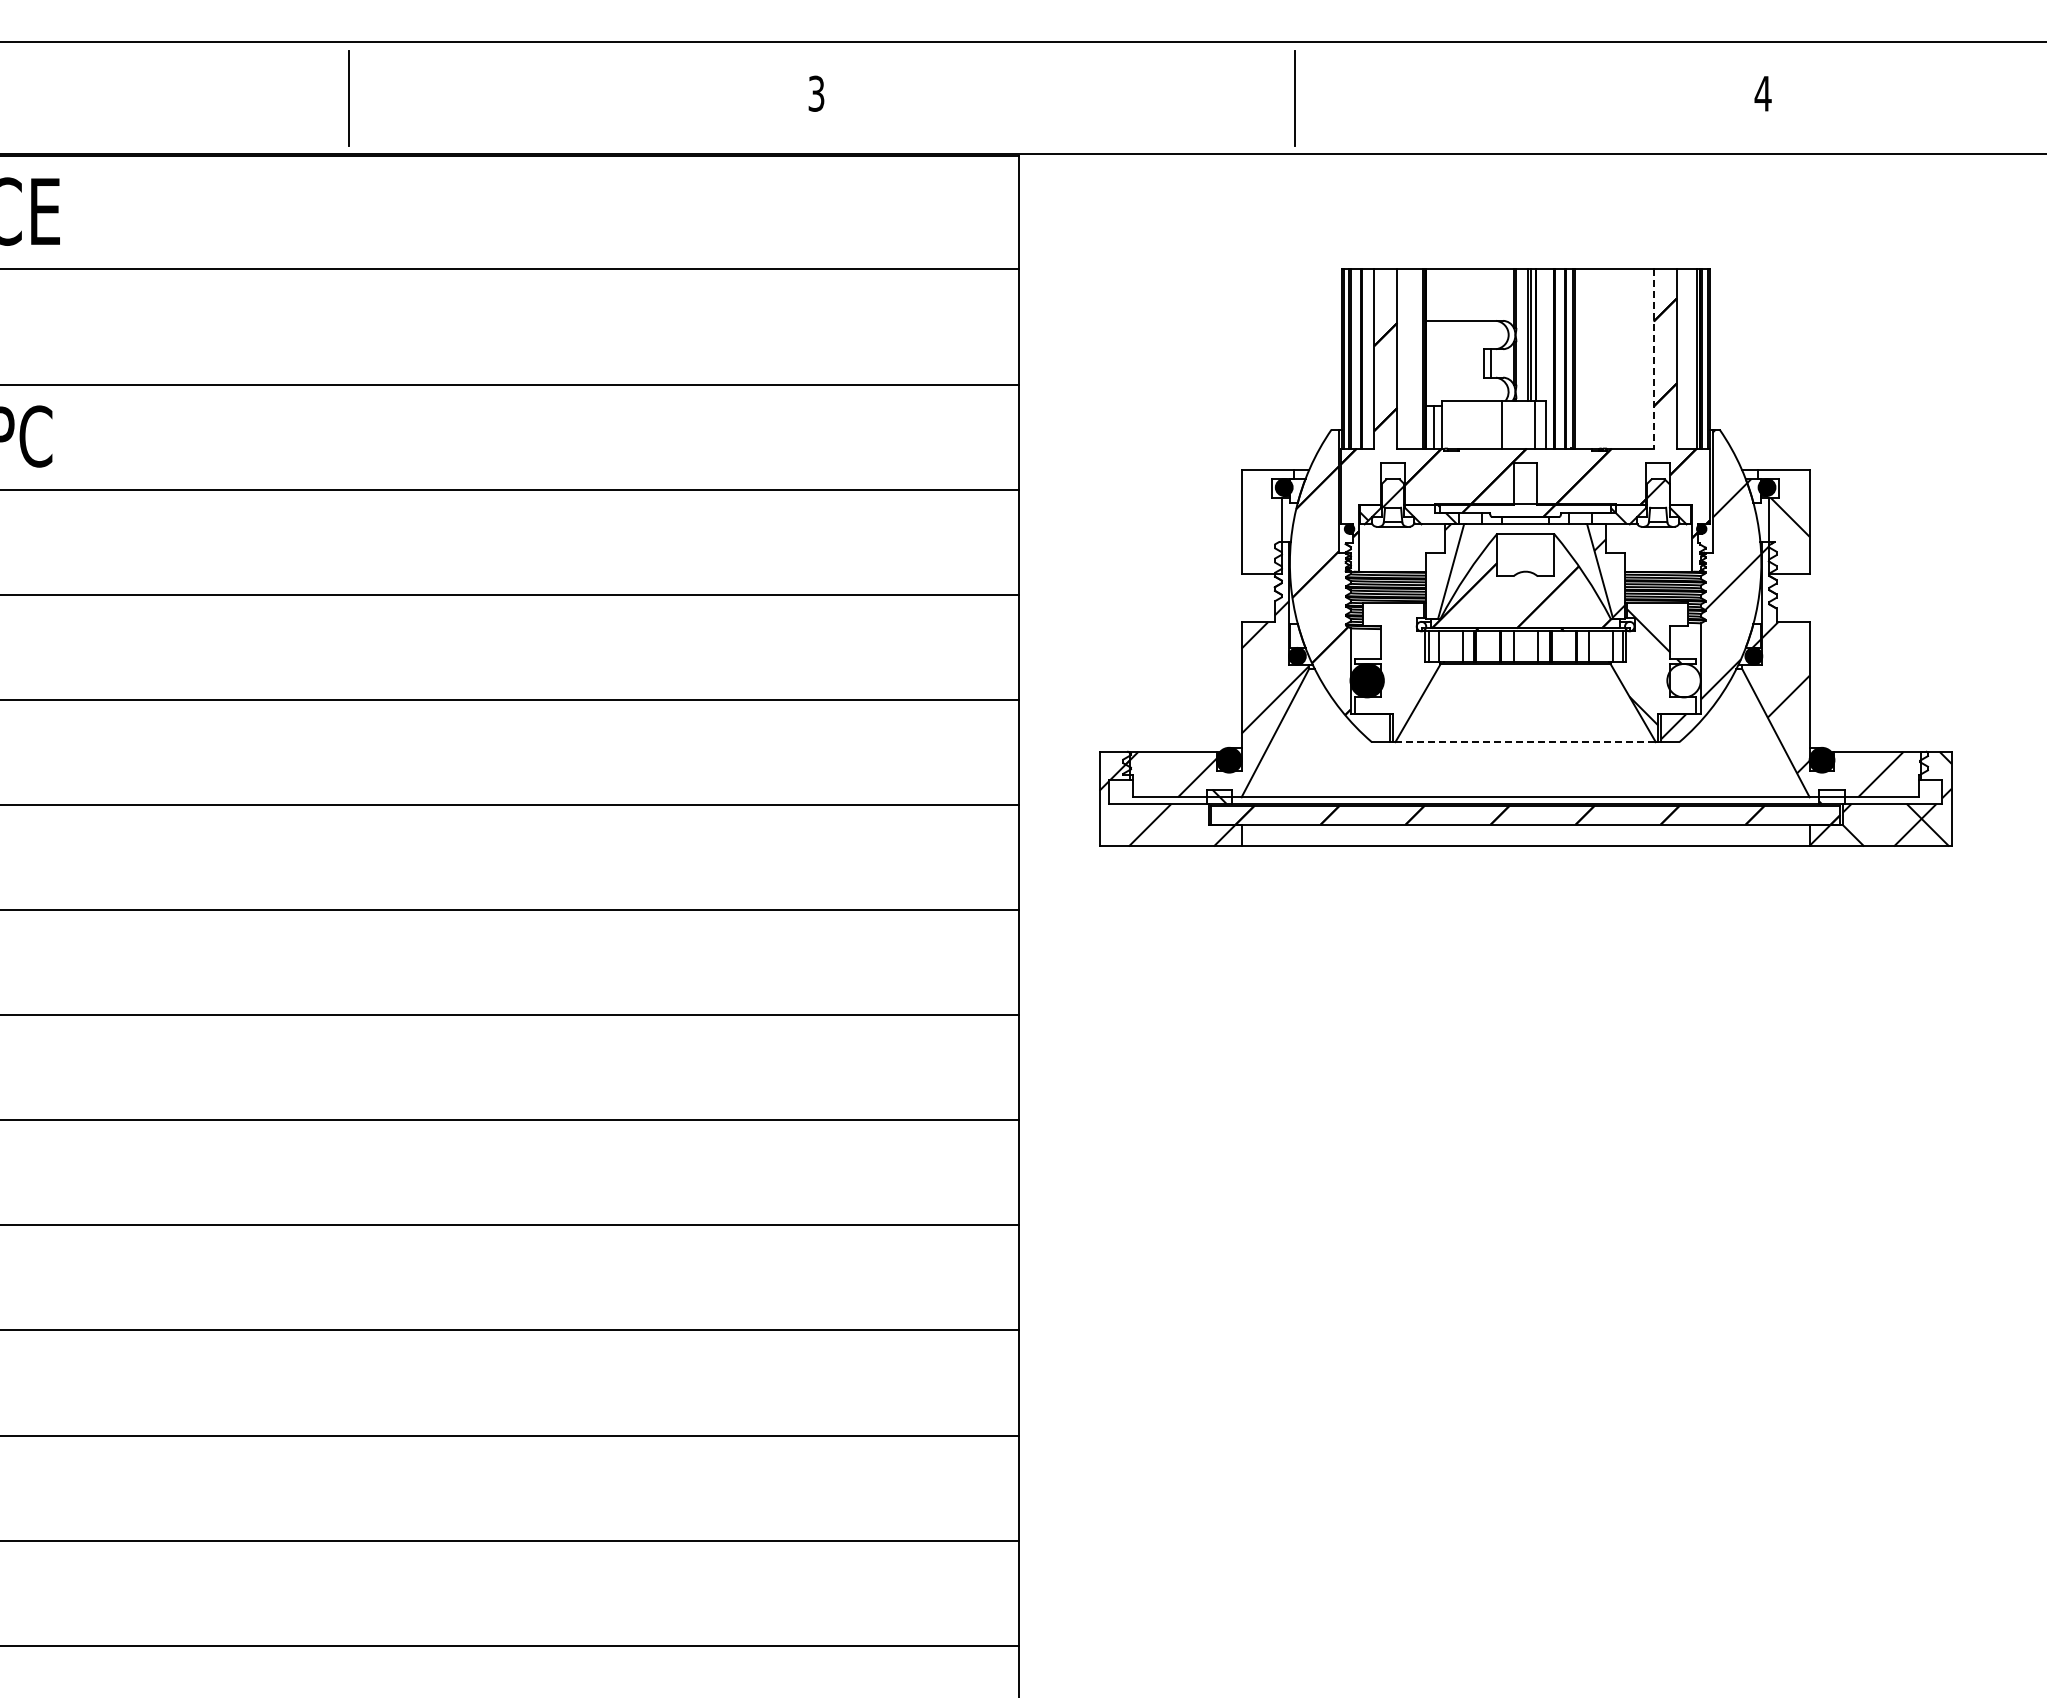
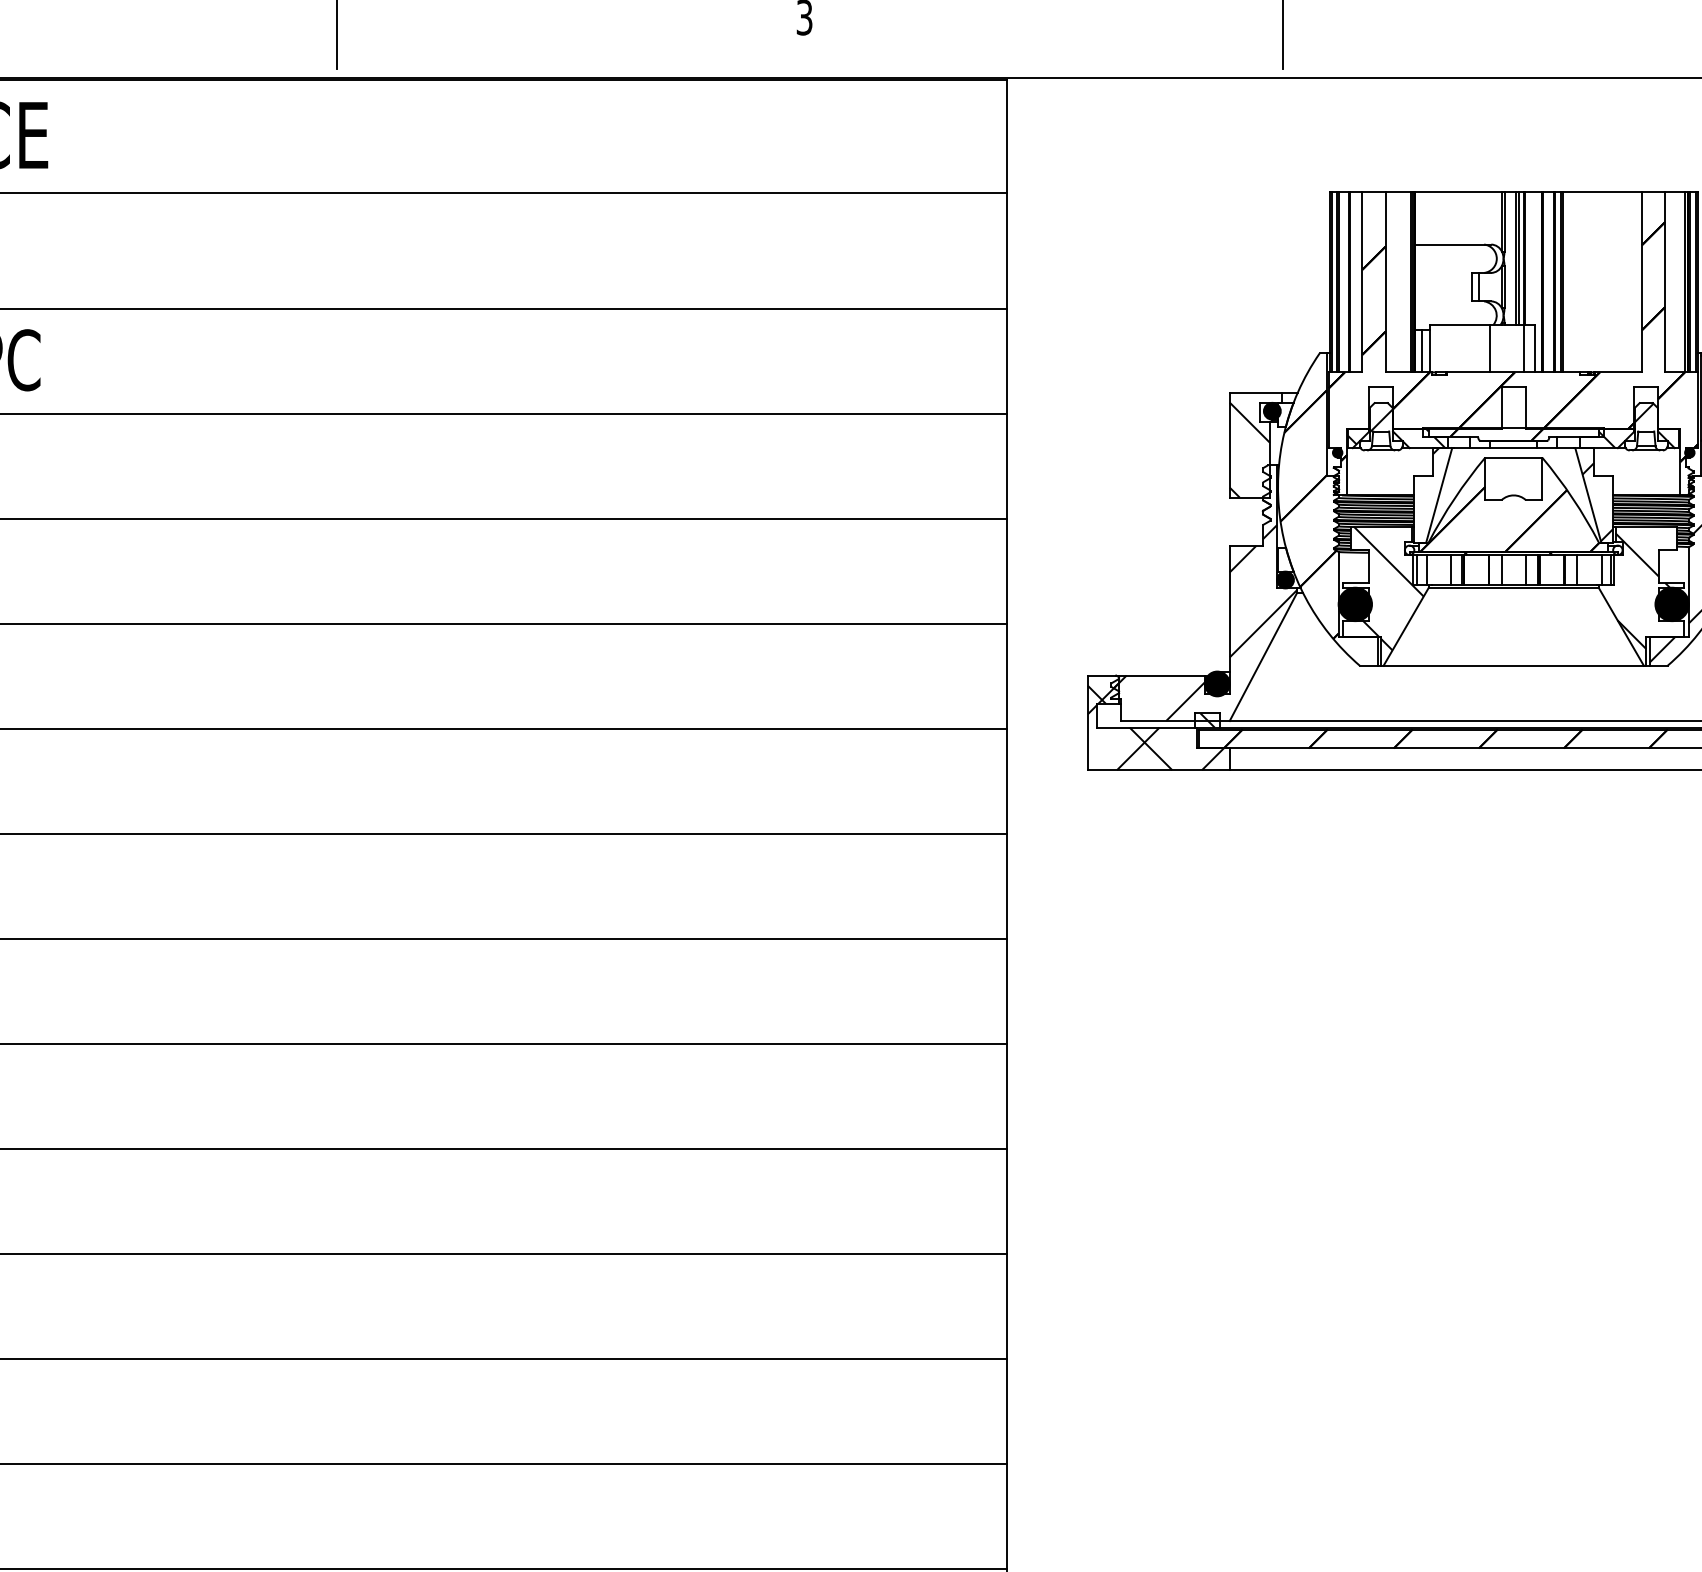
line: (1653, 358) -> (1641, 282), dashed -> solid
hatch: (1261, 525) -> (1249, 449), added
hatch: (1400, 664) -> (1388, 588), added
fill: (1683, 680) -> (1671, 604), added
line: (1526, 742) -> (1514, 666), dashed -> solid
hatch: (1141, 803) -> (1129, 727), added

